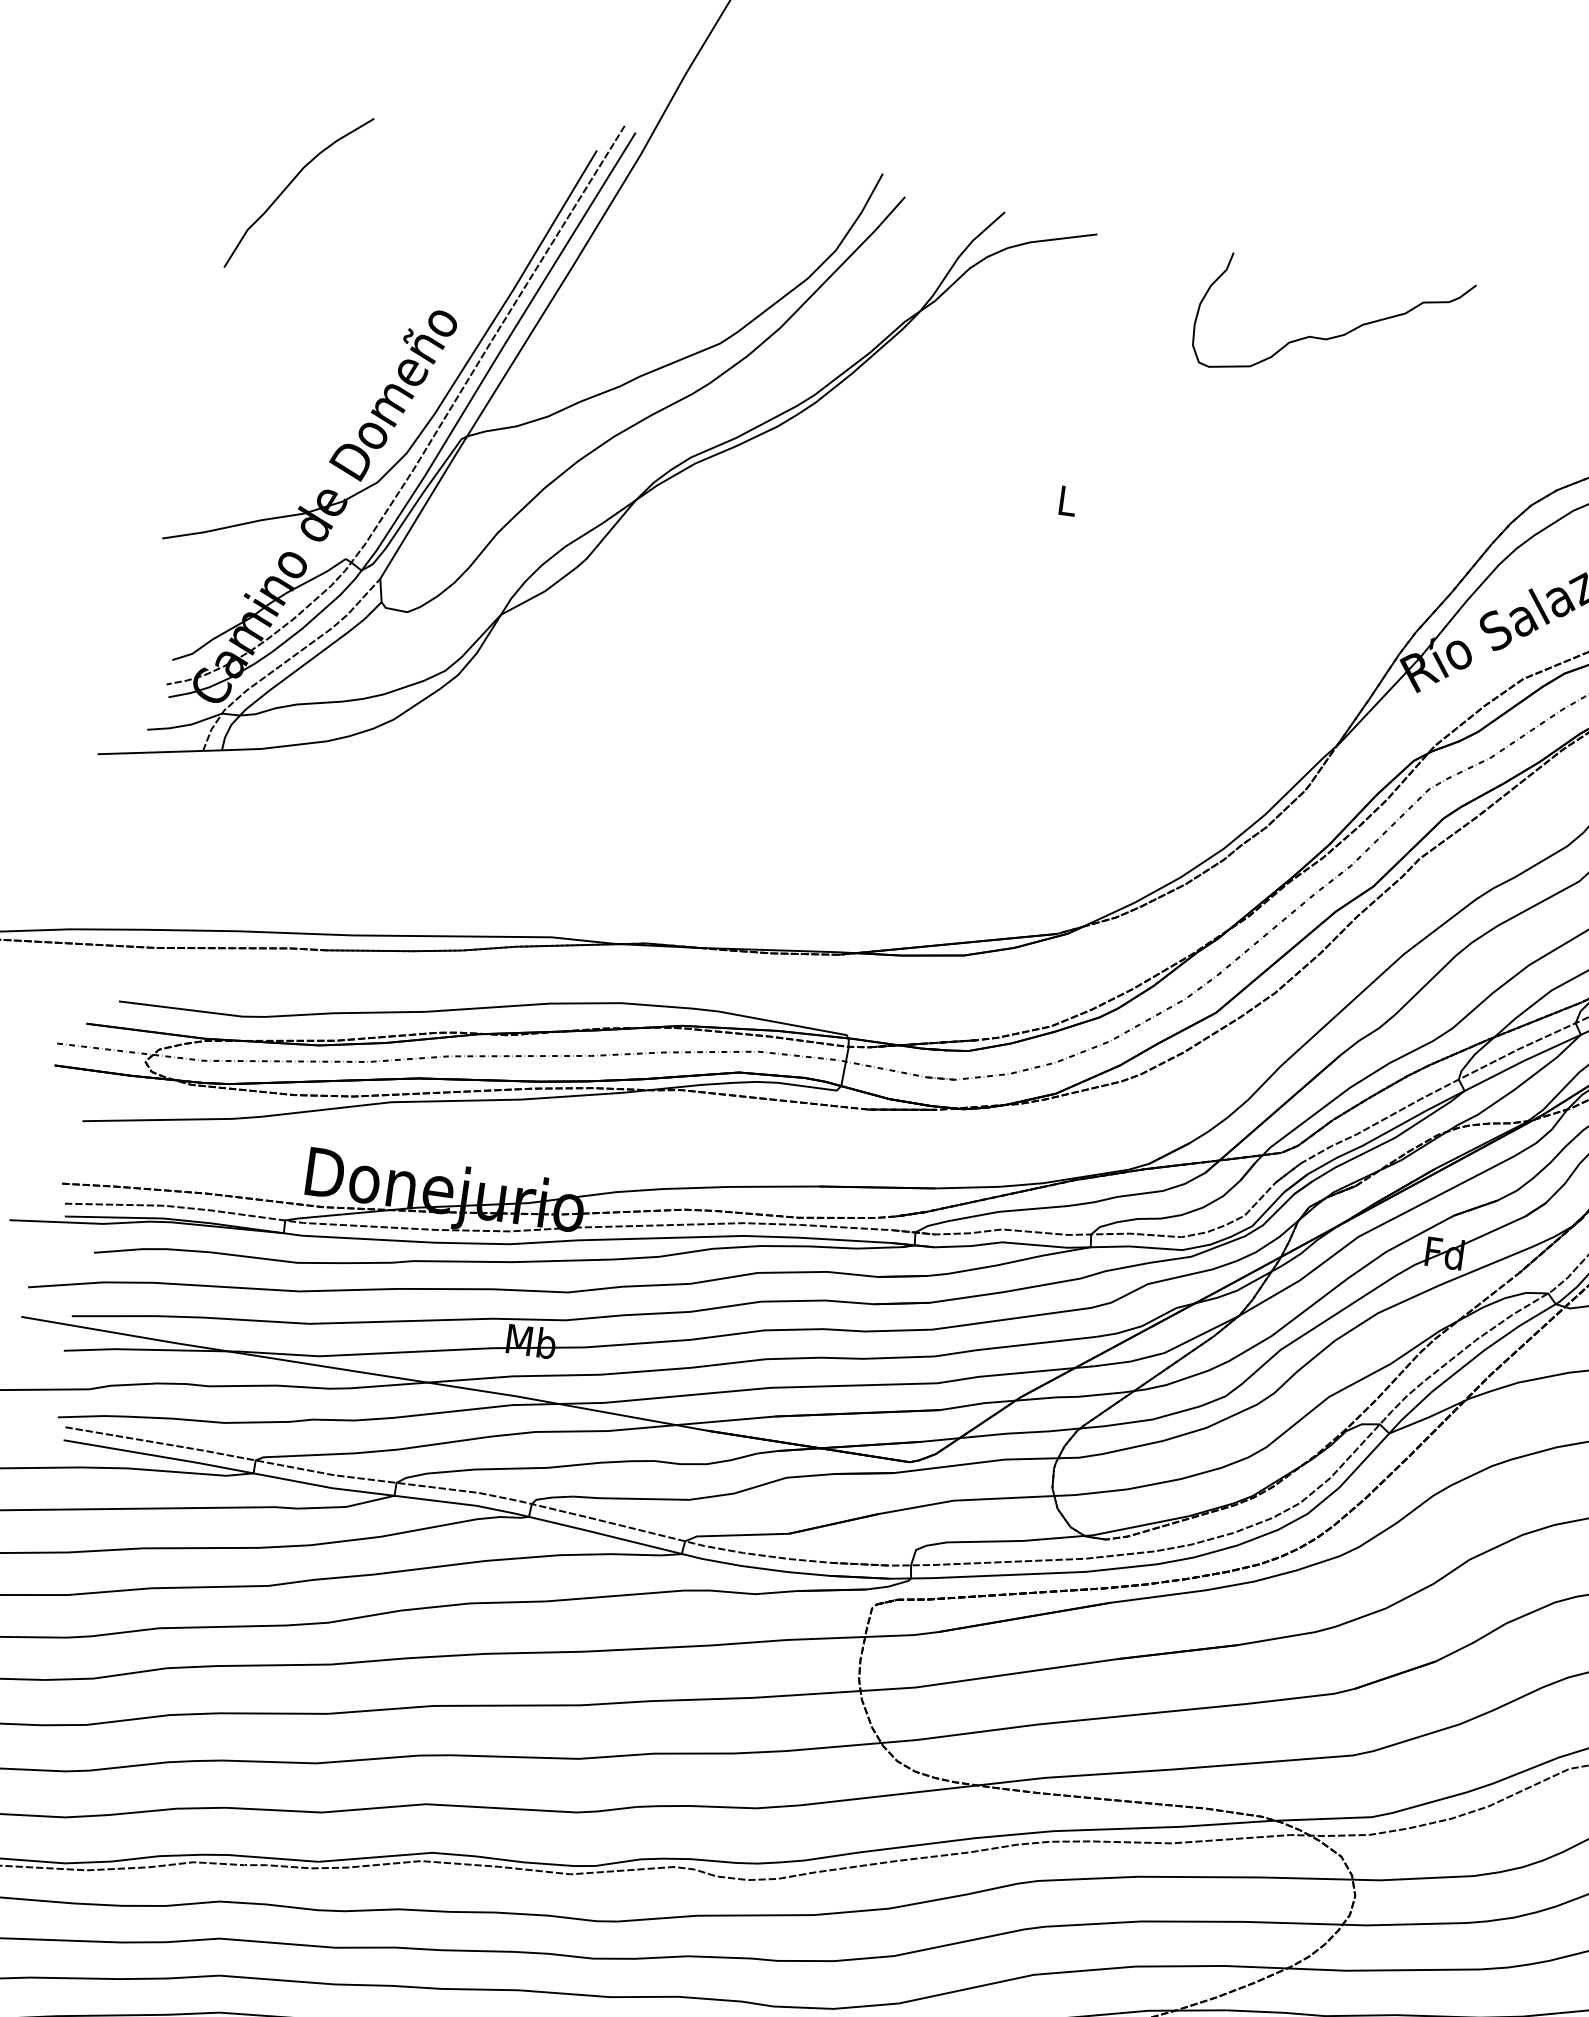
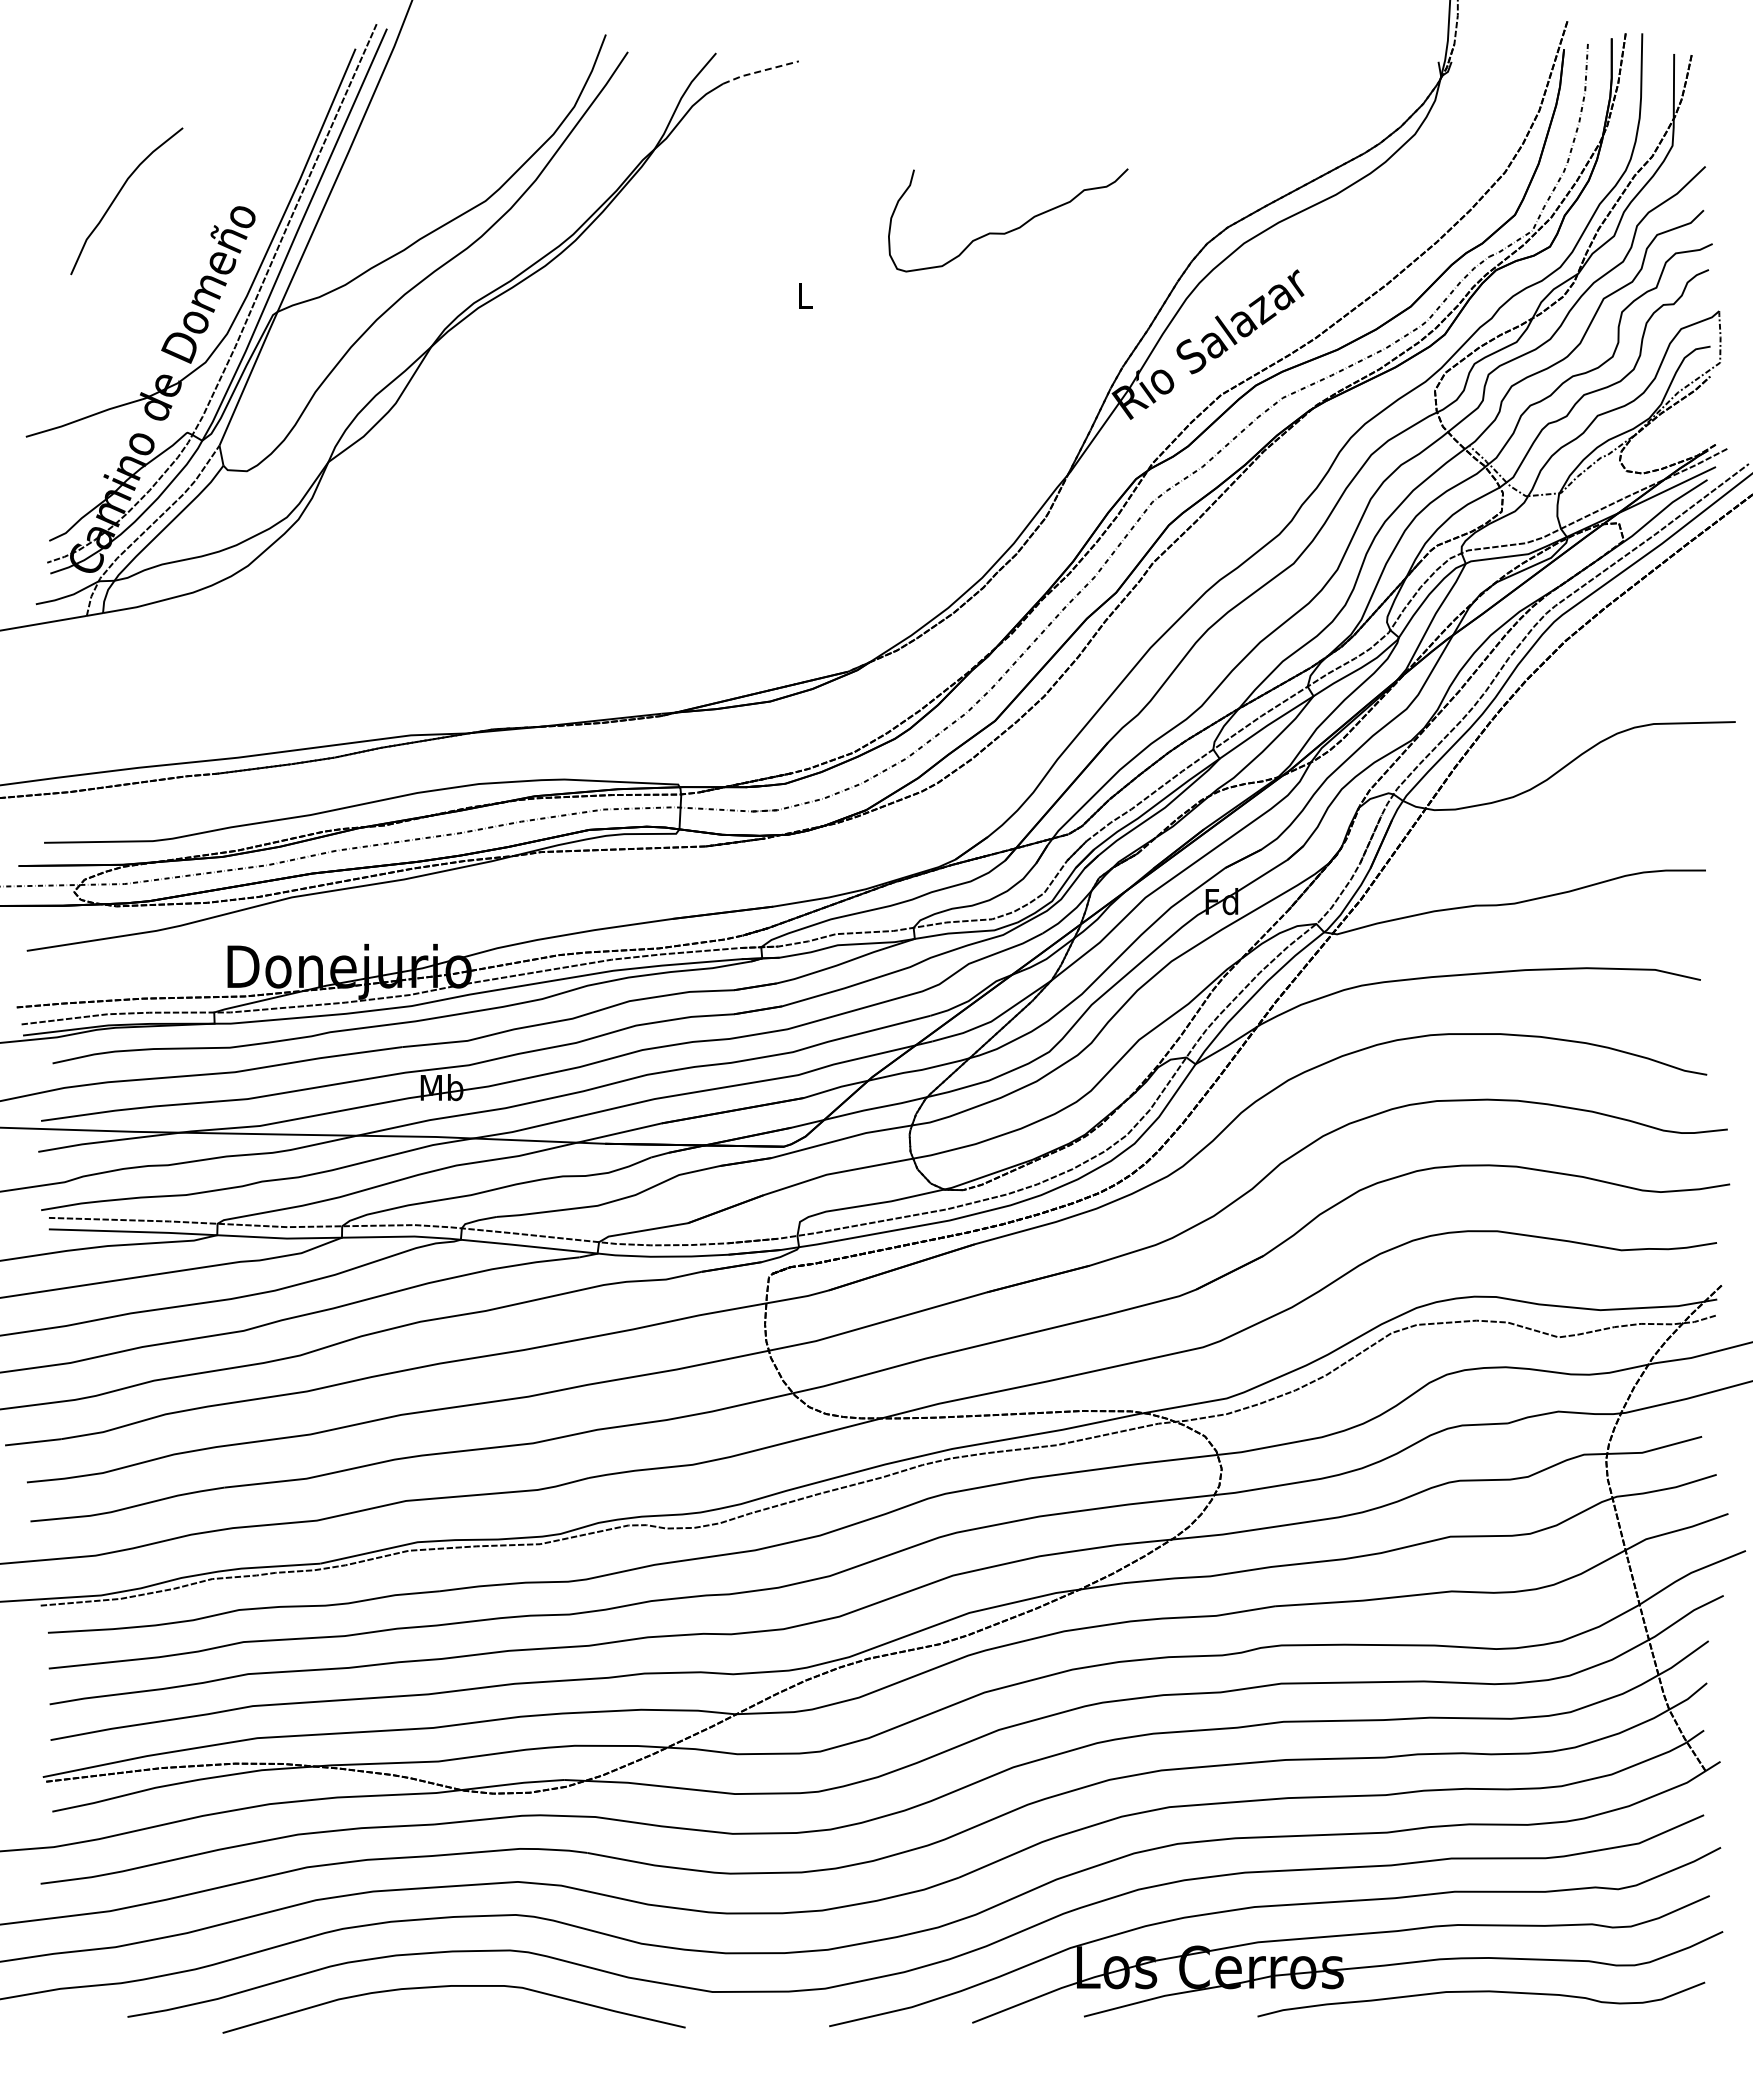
curve: (290, 185) -> (118, 195), moved
line: (1052, 239) -> (760, 71), solid -> dashed
curve: (1335, 335) -> (1012, 229), moved

